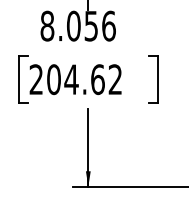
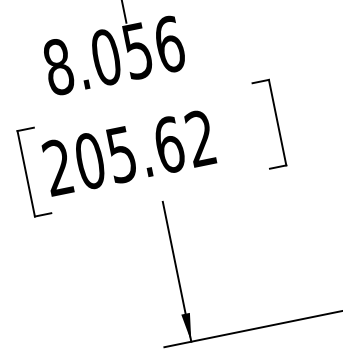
text: (71, 79) -> (121, 154), 204.62 -> 205.62

